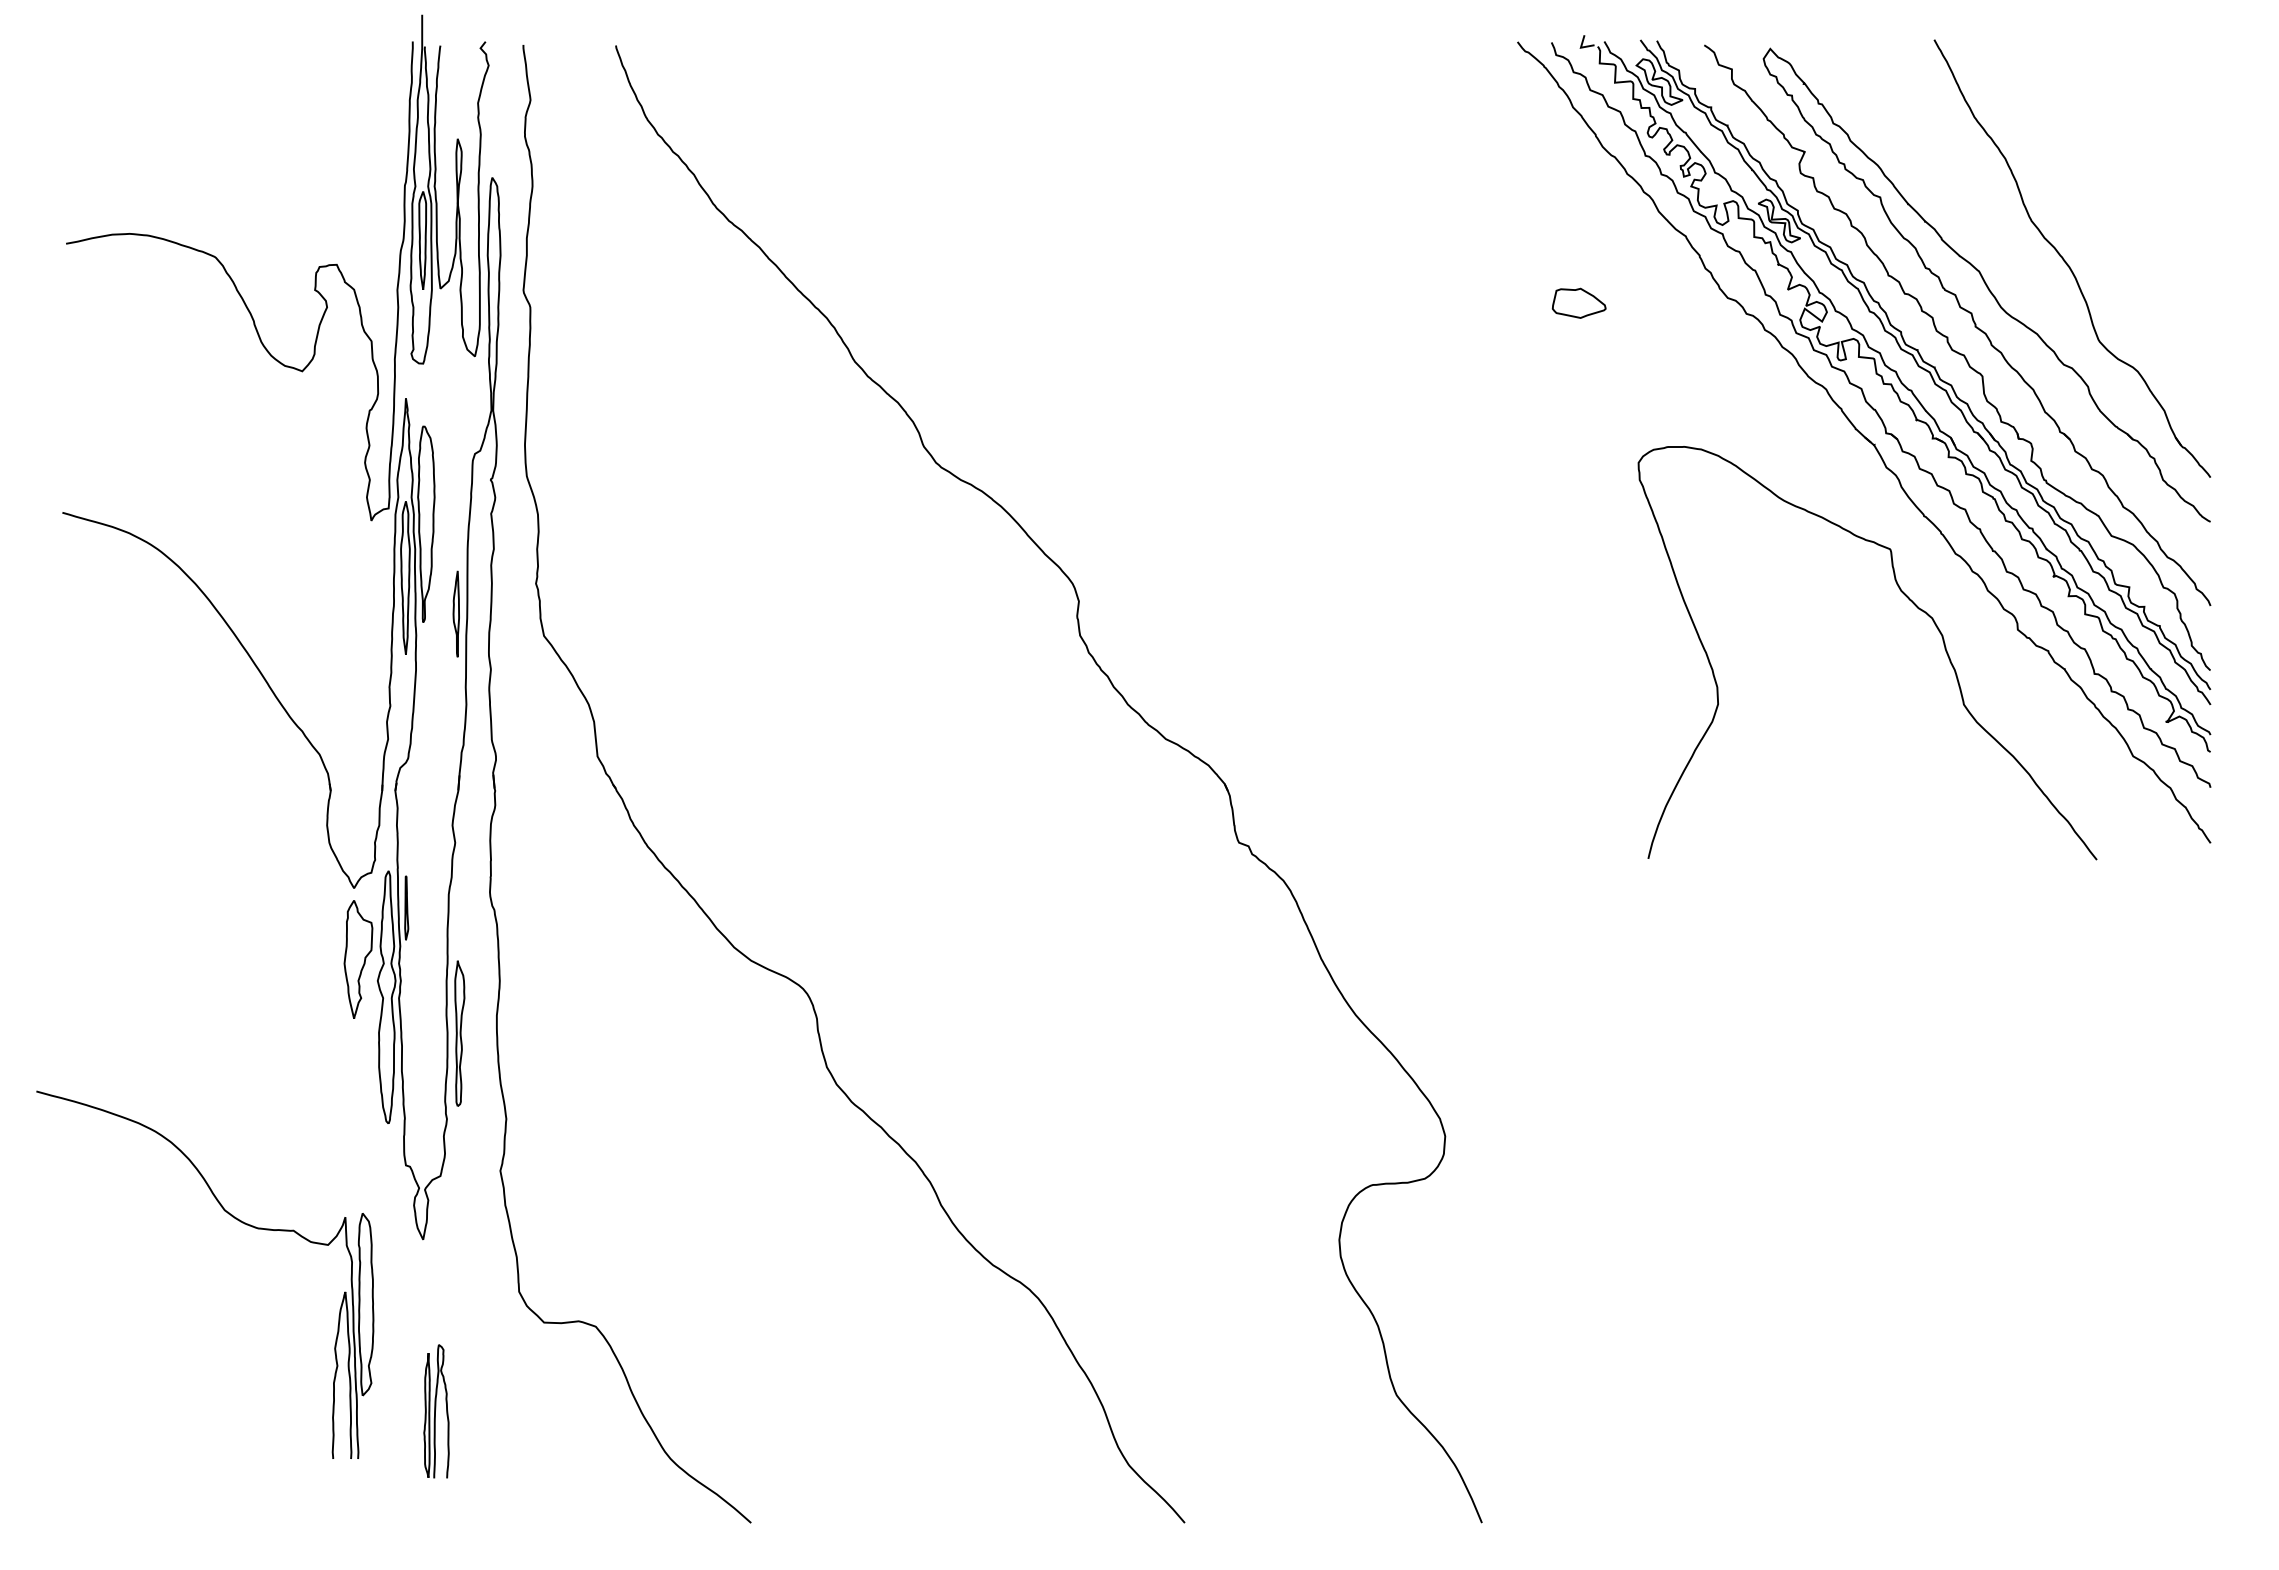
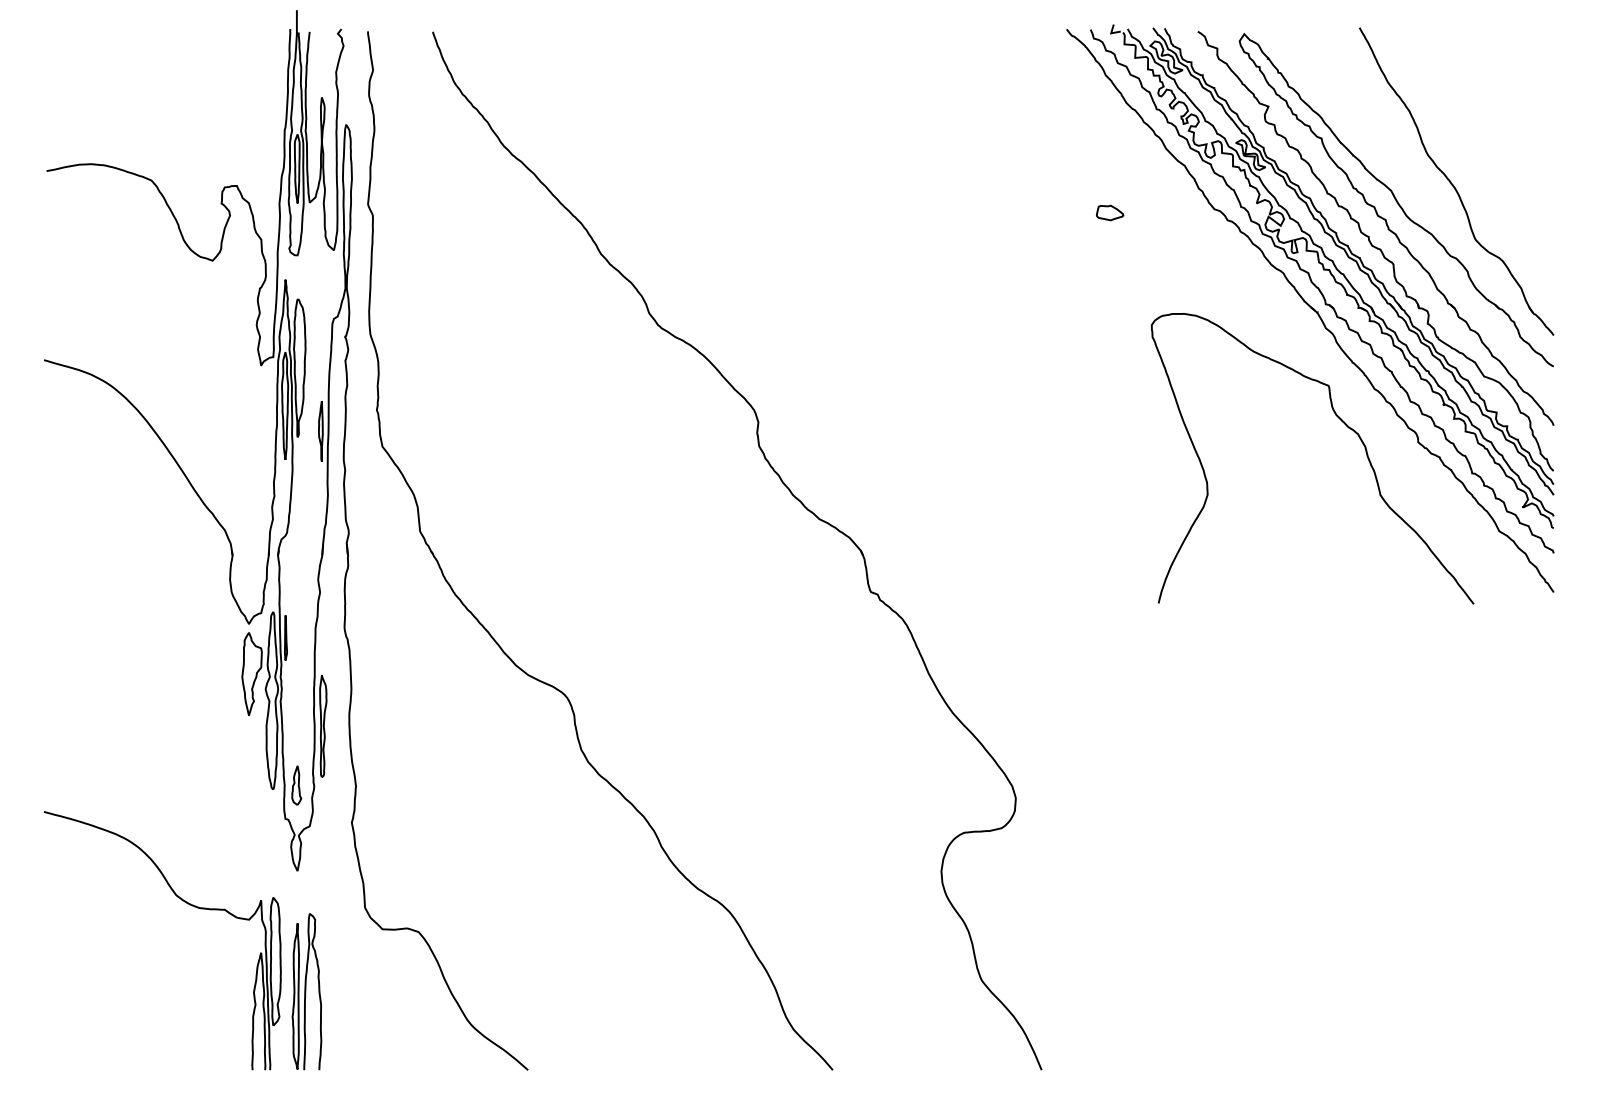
part: (1579, 303) -> (1110, 213), size x0.71
part: (421, 1117) -> (296, 785), added
part: (235, 1219) -> (183, 901), moved
part: (436, 1411) -> (306, 991), size x1.67

